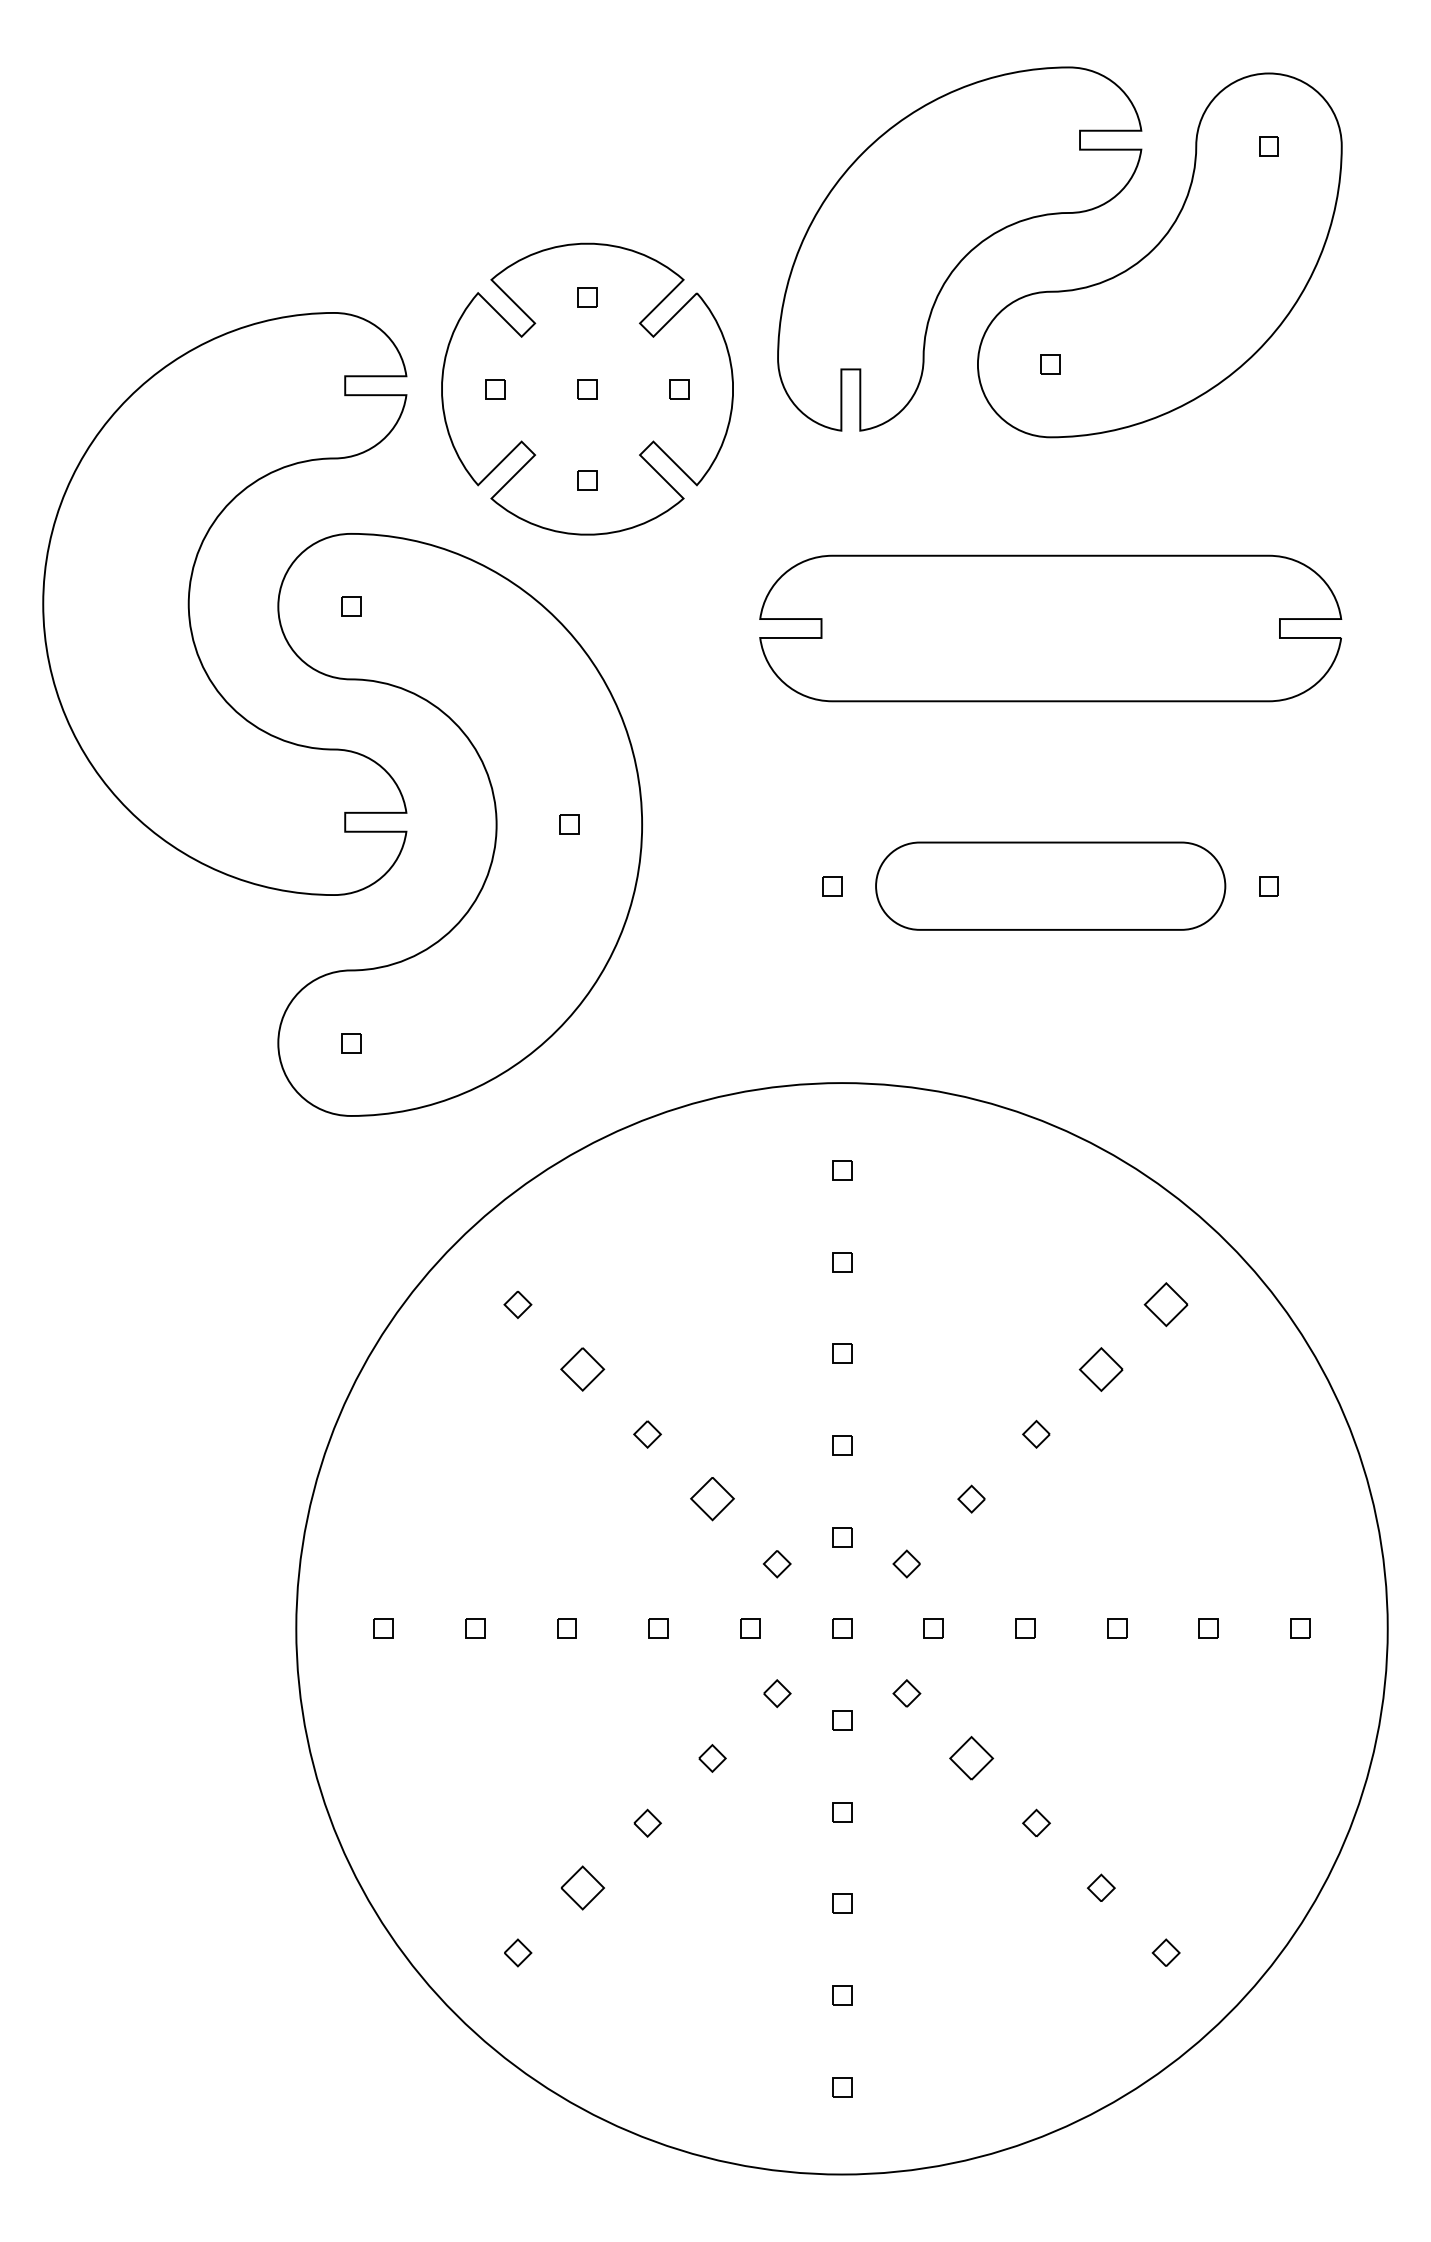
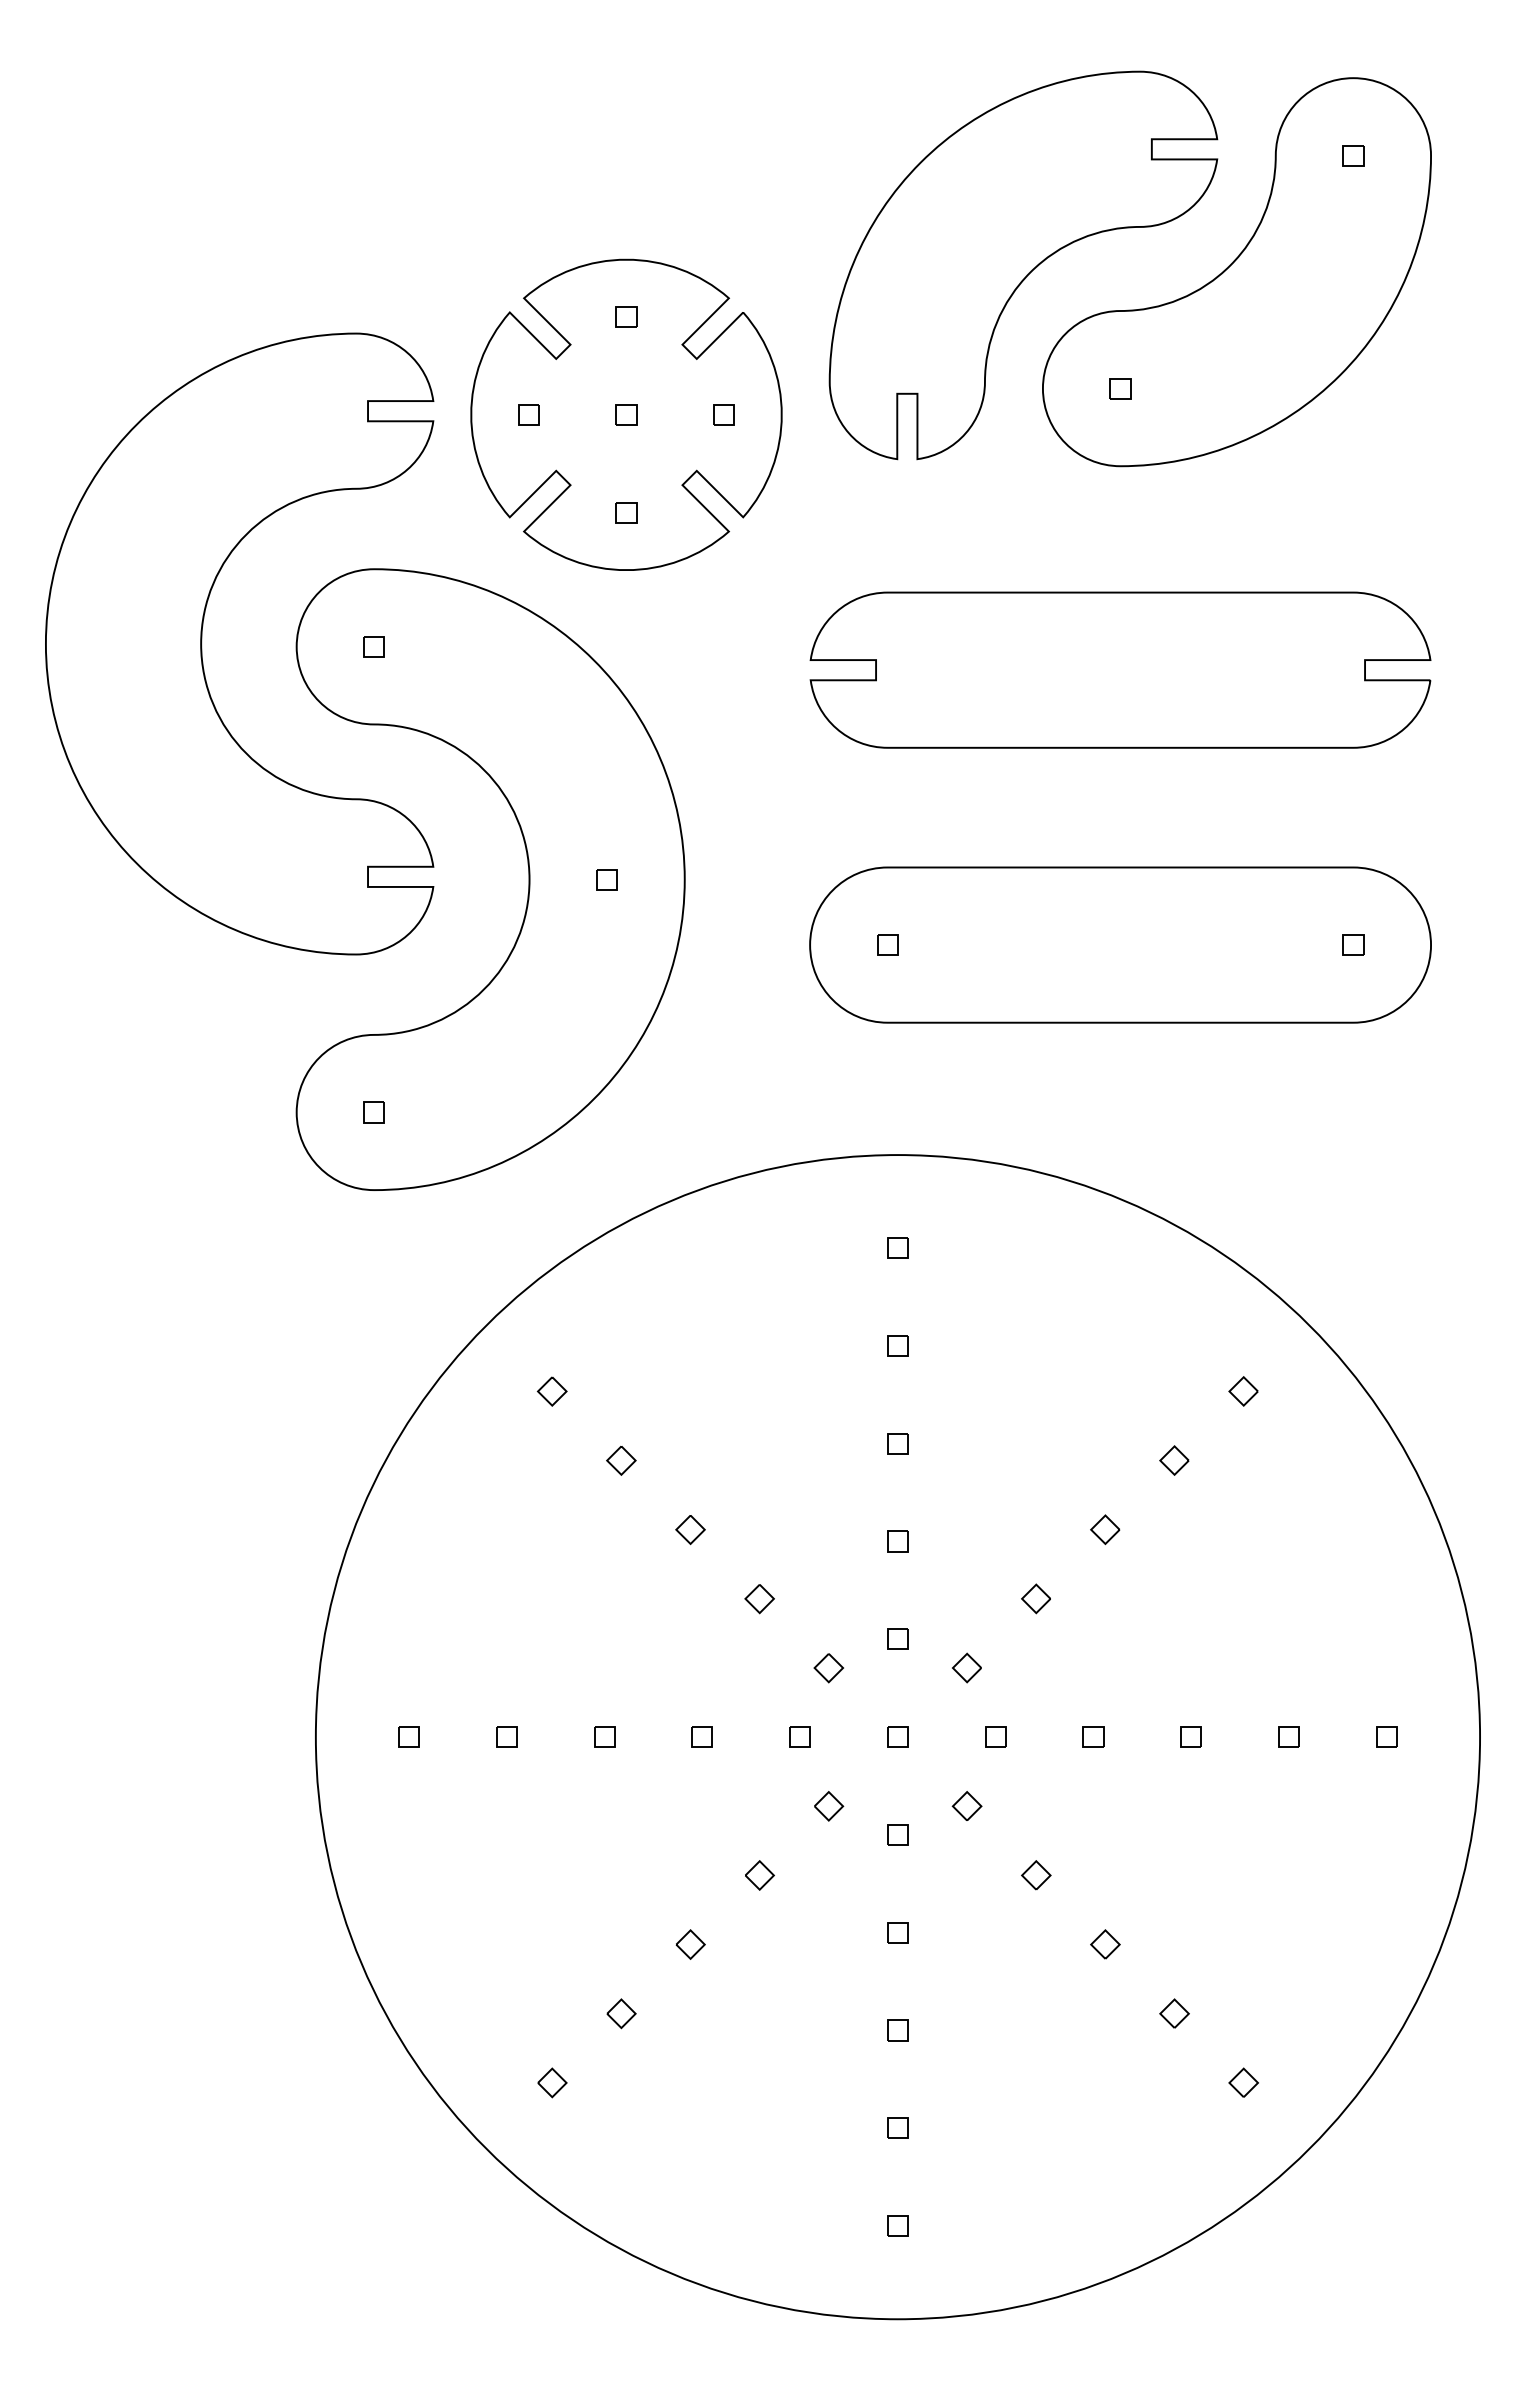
part: (1050, 885) -> (1120, 944), size x1.67
part: (1165, 1304) -> (1243, 1391), size x0.62
part: (582, 1369) -> (621, 1460), size x0.62
part: (1101, 1369) -> (1174, 1460), size x0.62
part: (712, 1499) -> (759, 1599), size x0.62
part: (971, 1758) -> (1036, 1875), size x0.62
part: (582, 1887) -> (621, 2013), size x0.62

